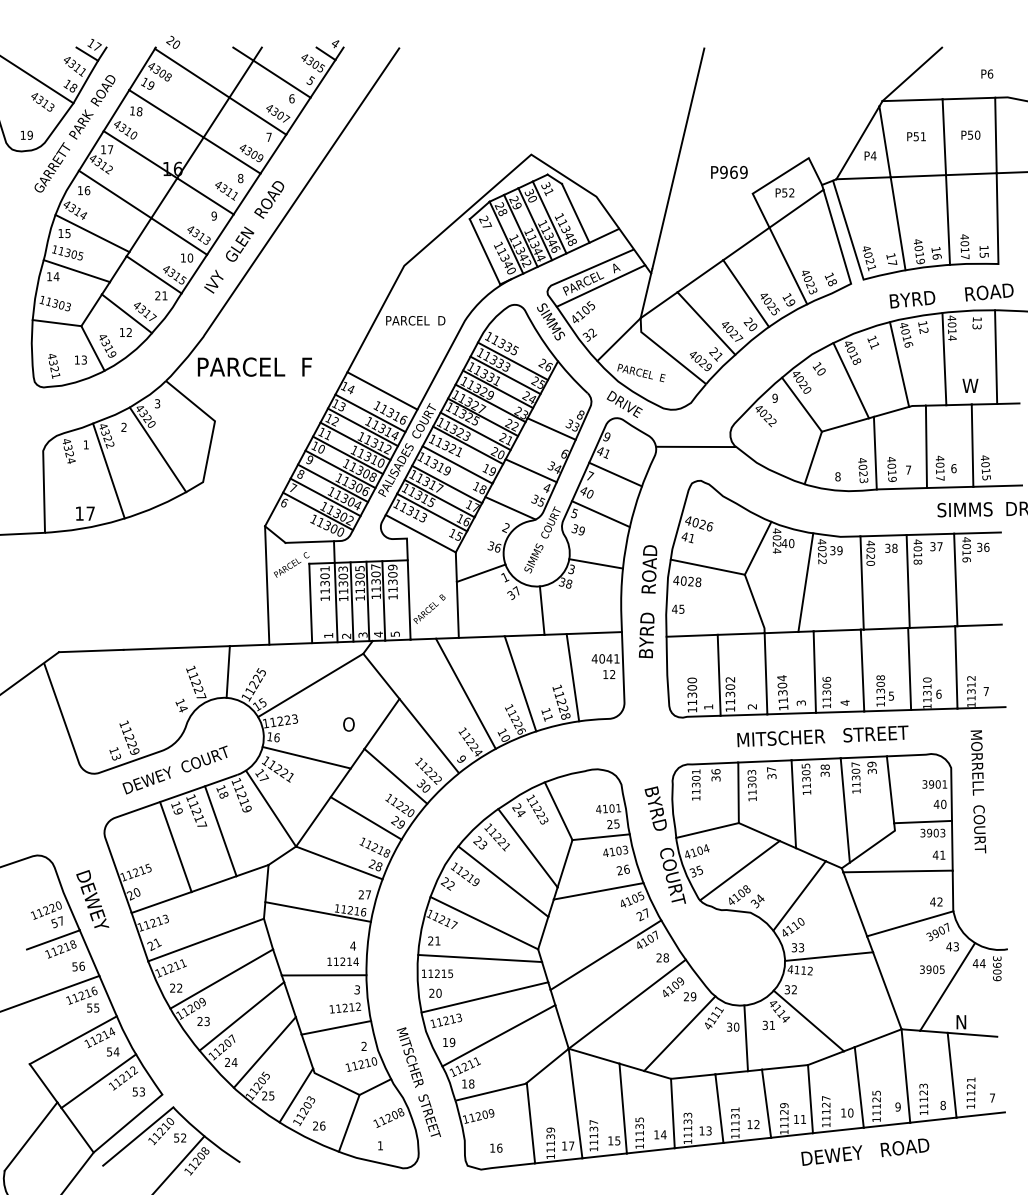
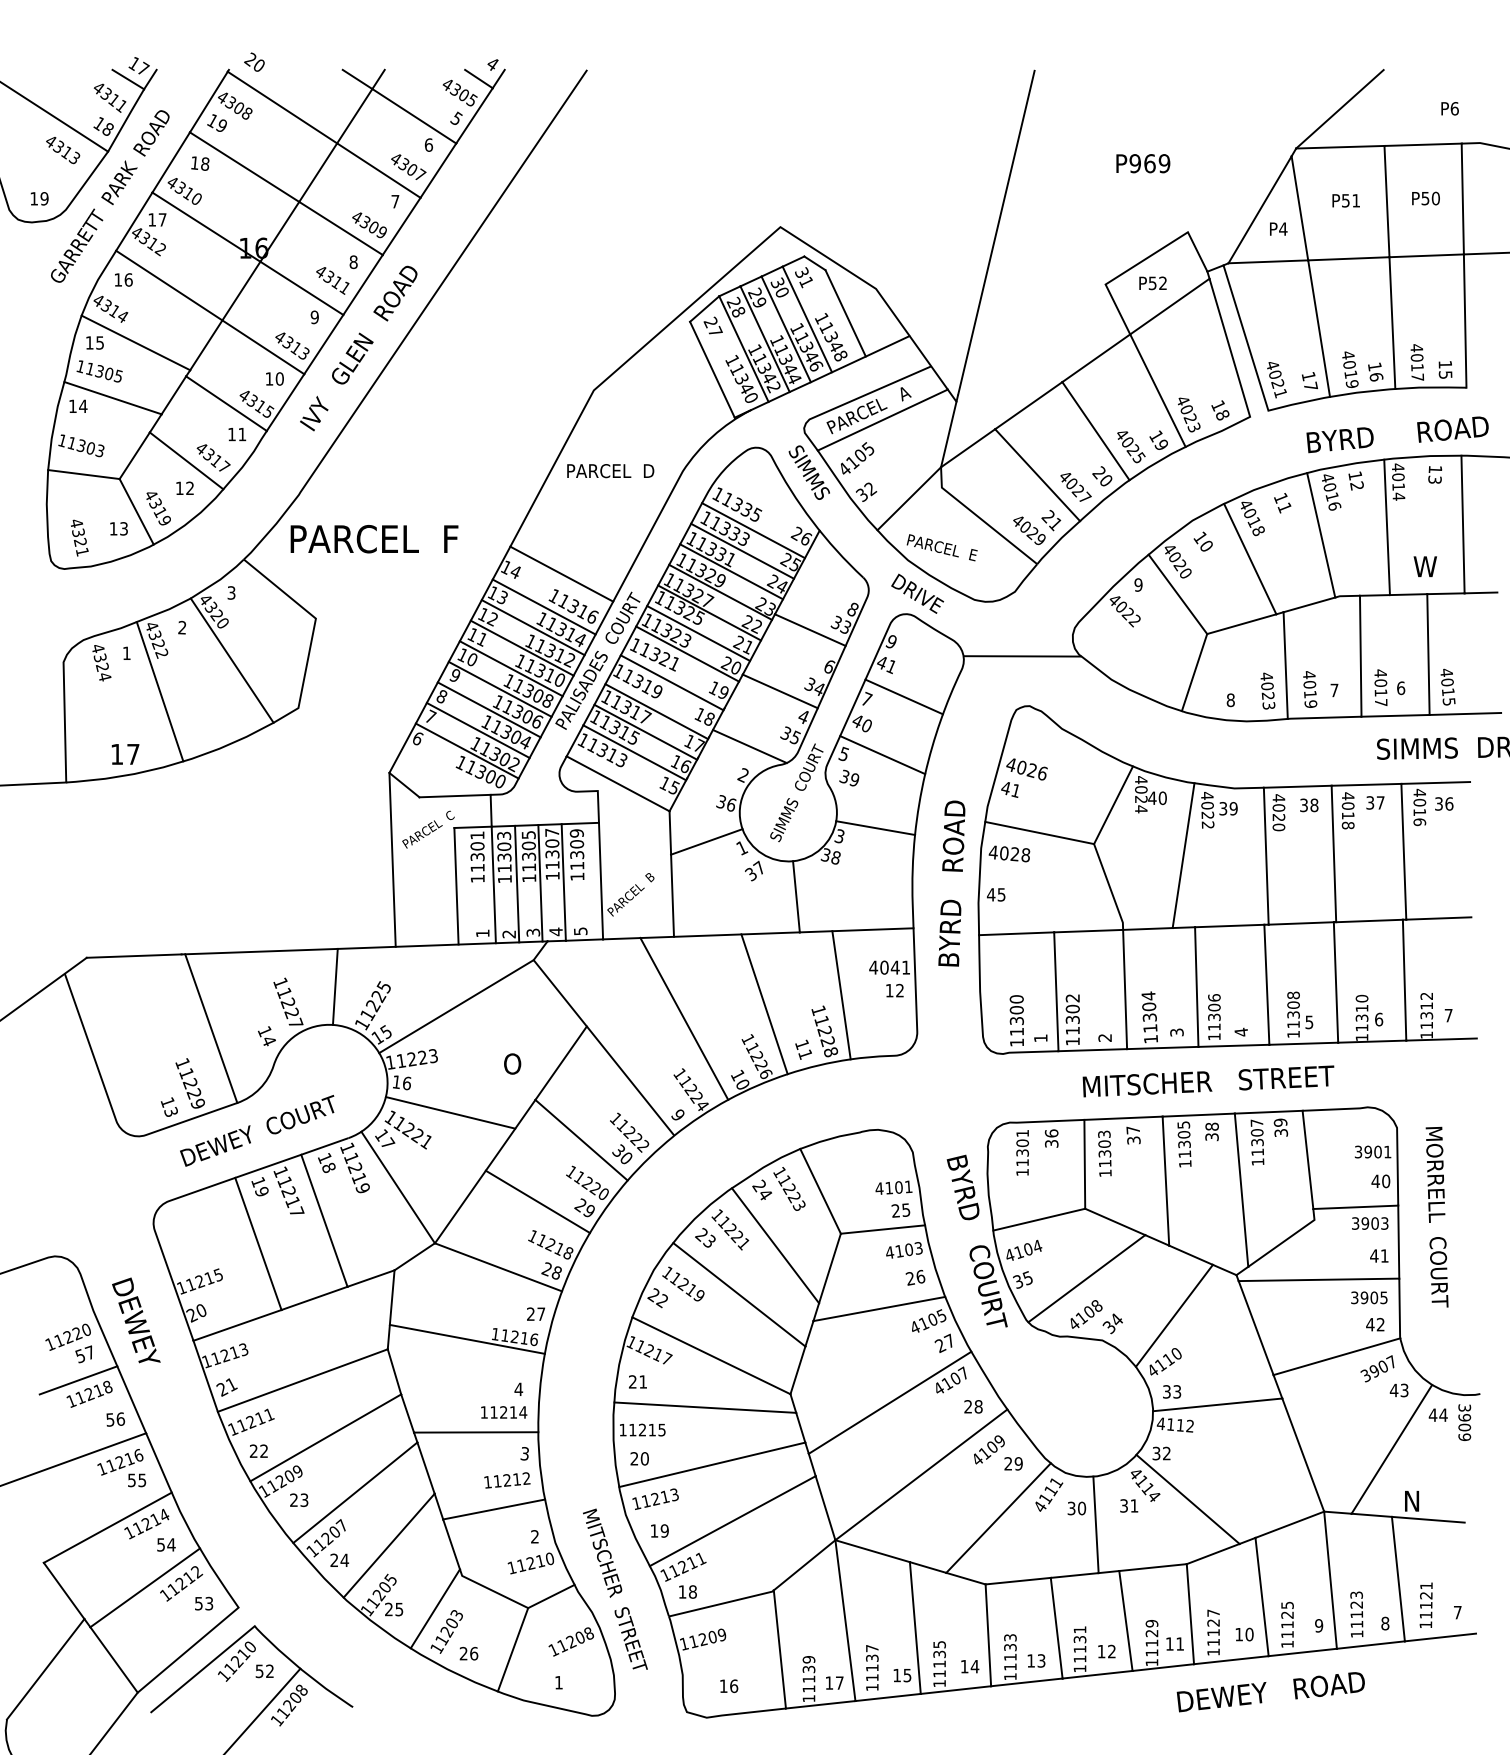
text: (729, 172) -> (1143, 163), moved
text: (157, 295) -> (231, 433), 21 -> 11
line: (143, 700) -> (210, 1028), added
text: (978, 791) -> (1437, 1216), moved
text: (932, 969) -> (1369, 1297), moved

